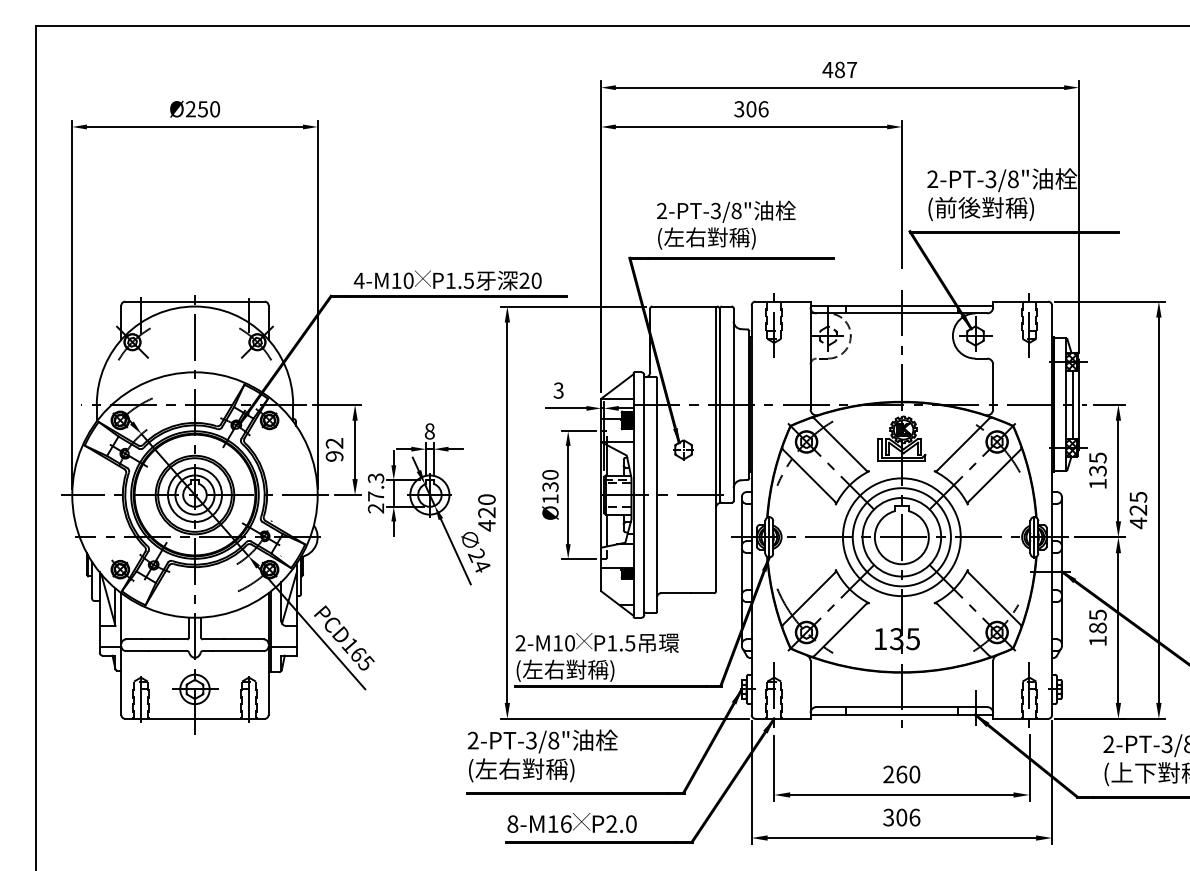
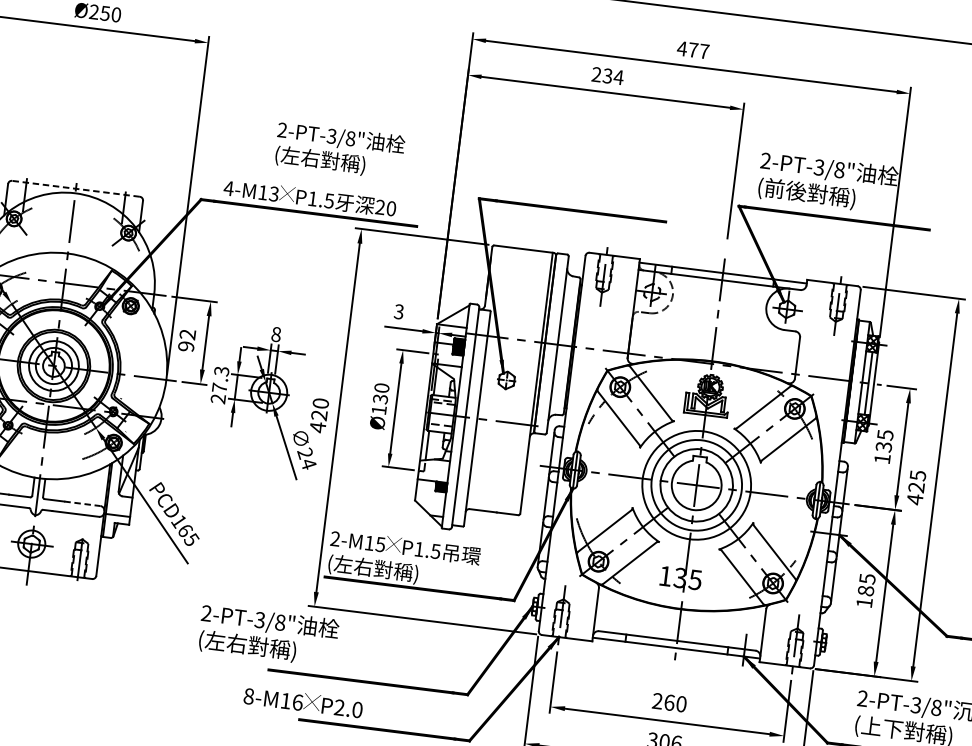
text: (839, 69) -> (692, 49), 487 -> 477
text: (751, 109) -> (607, 76), 306 -> 234
text: (726, 224) -> (339, 149), moved
text: (408, 280) -> (274, 193), 4-M10 -> 4-M13
line: (194, 301) -> (75, 188), solid -> dashed
line: (244, 639) -> (82, 503), solid -> dashed
text: (569, 643) -> (380, 544), 2-M10 -> 2-M15
text: (542, 755) -> (268, 635), moved
text: (571, 822) -> (302, 701), moved

